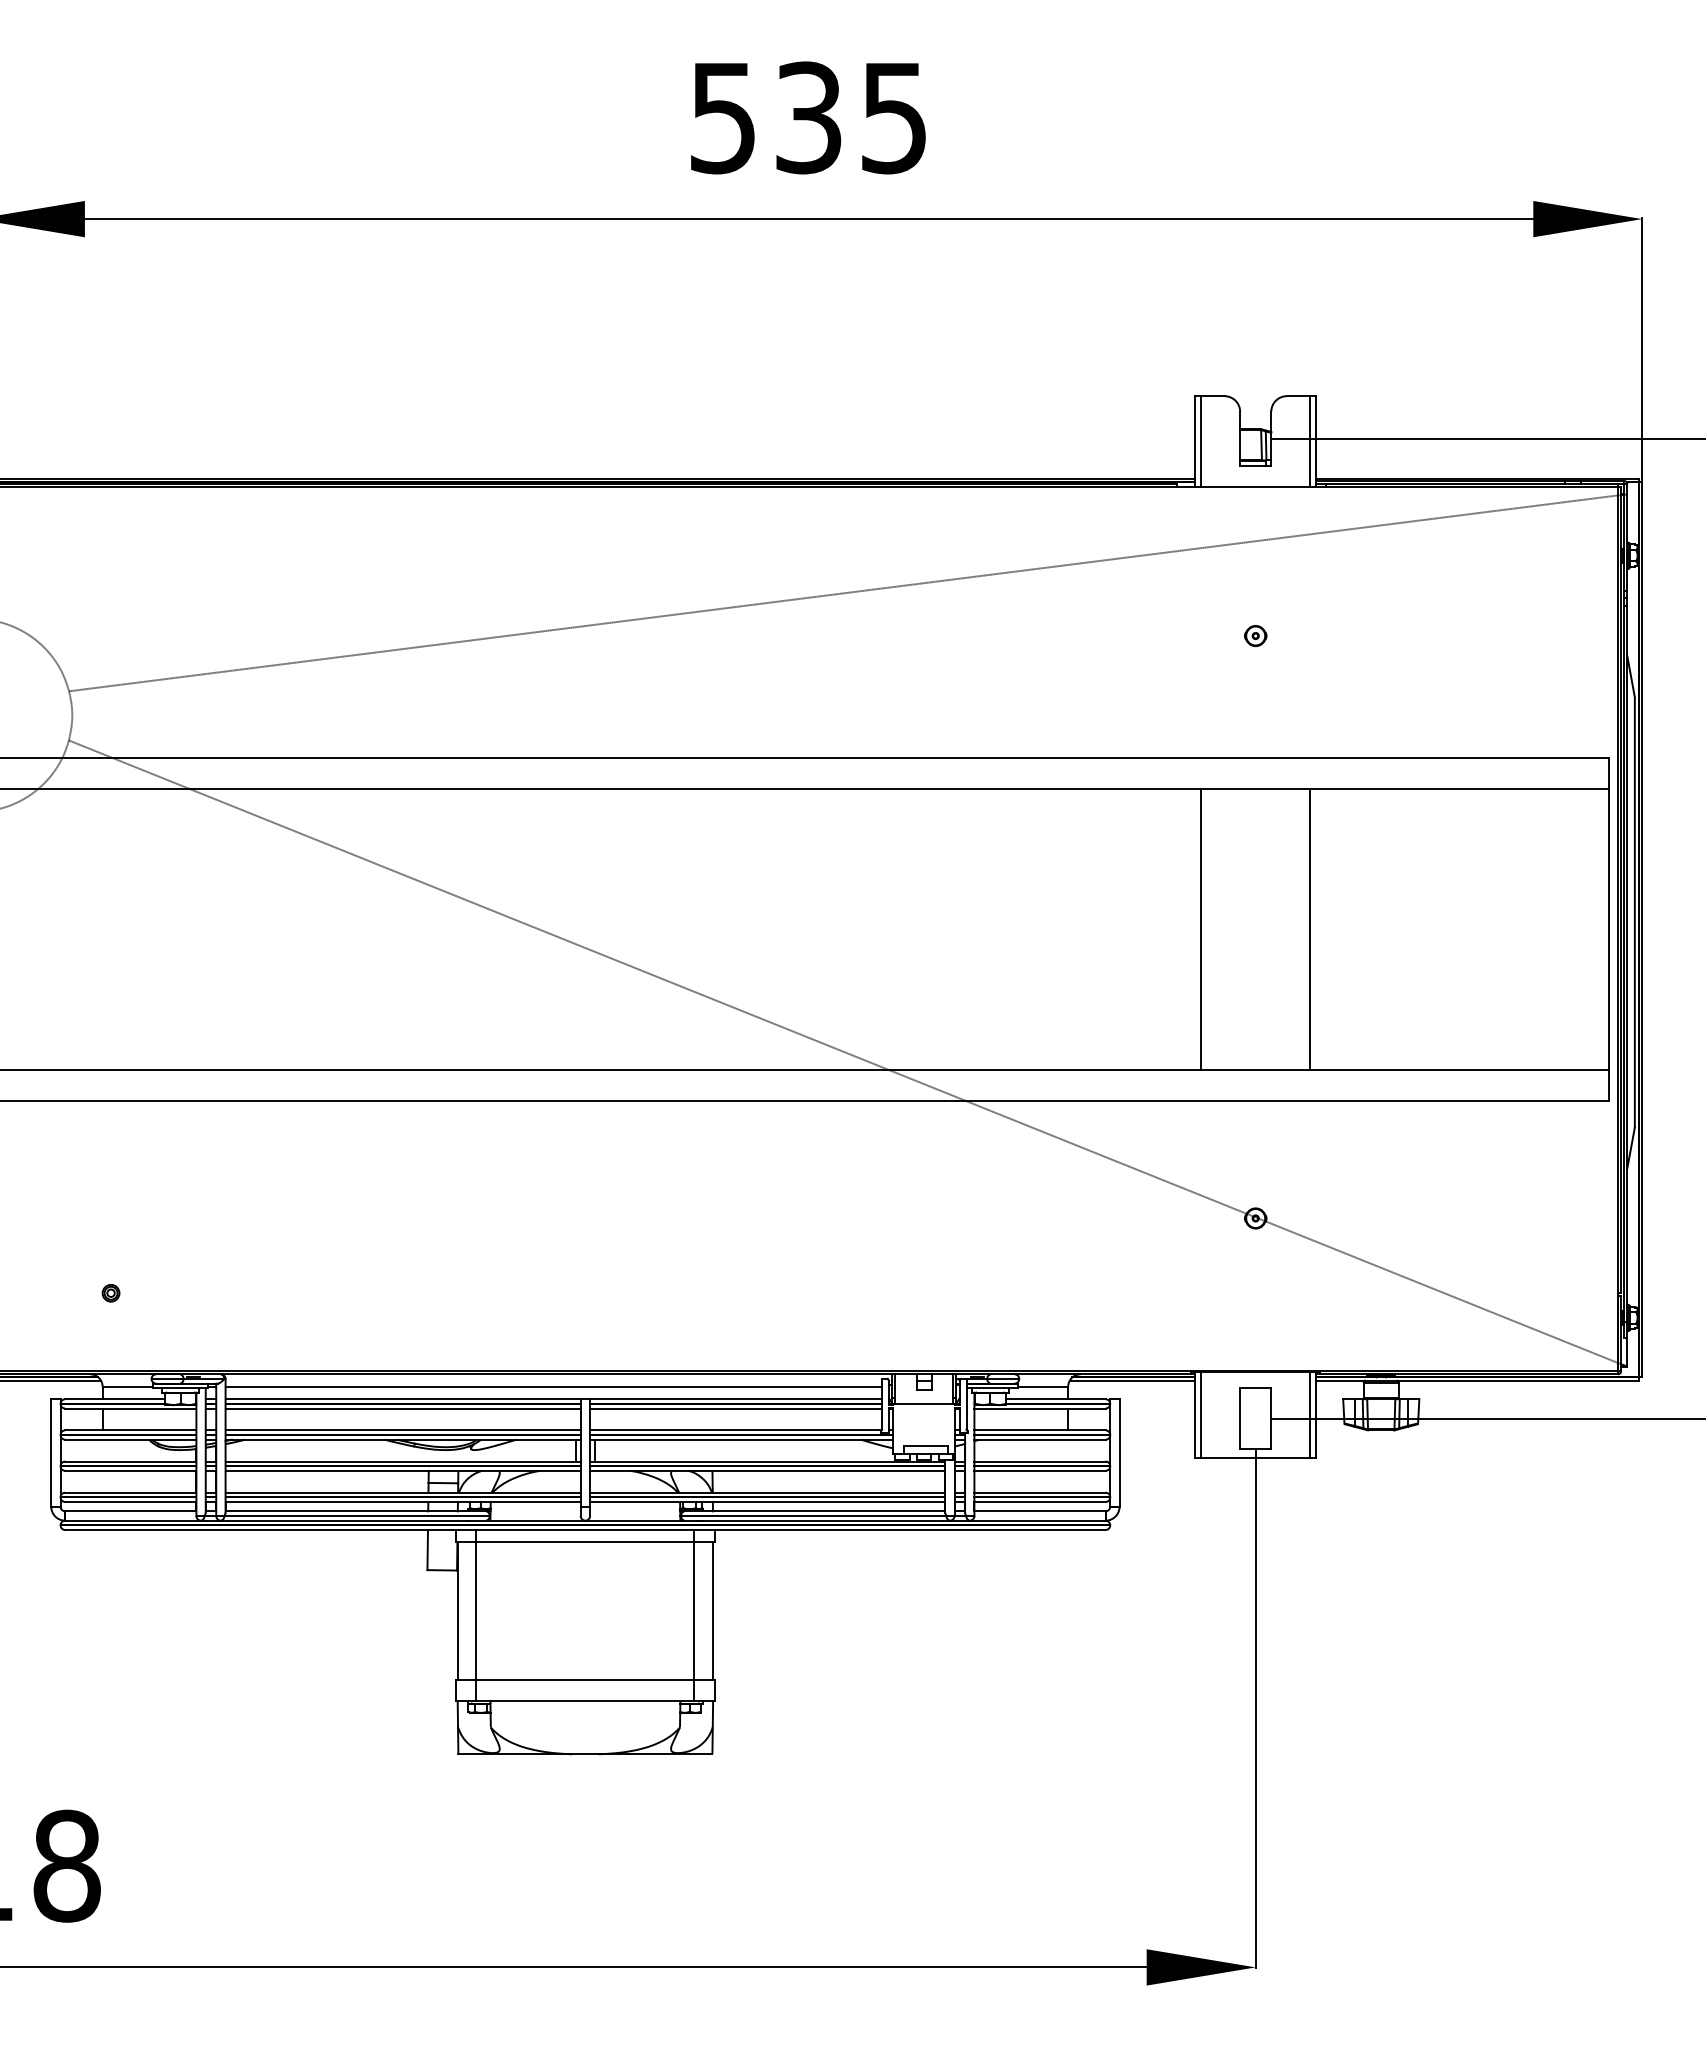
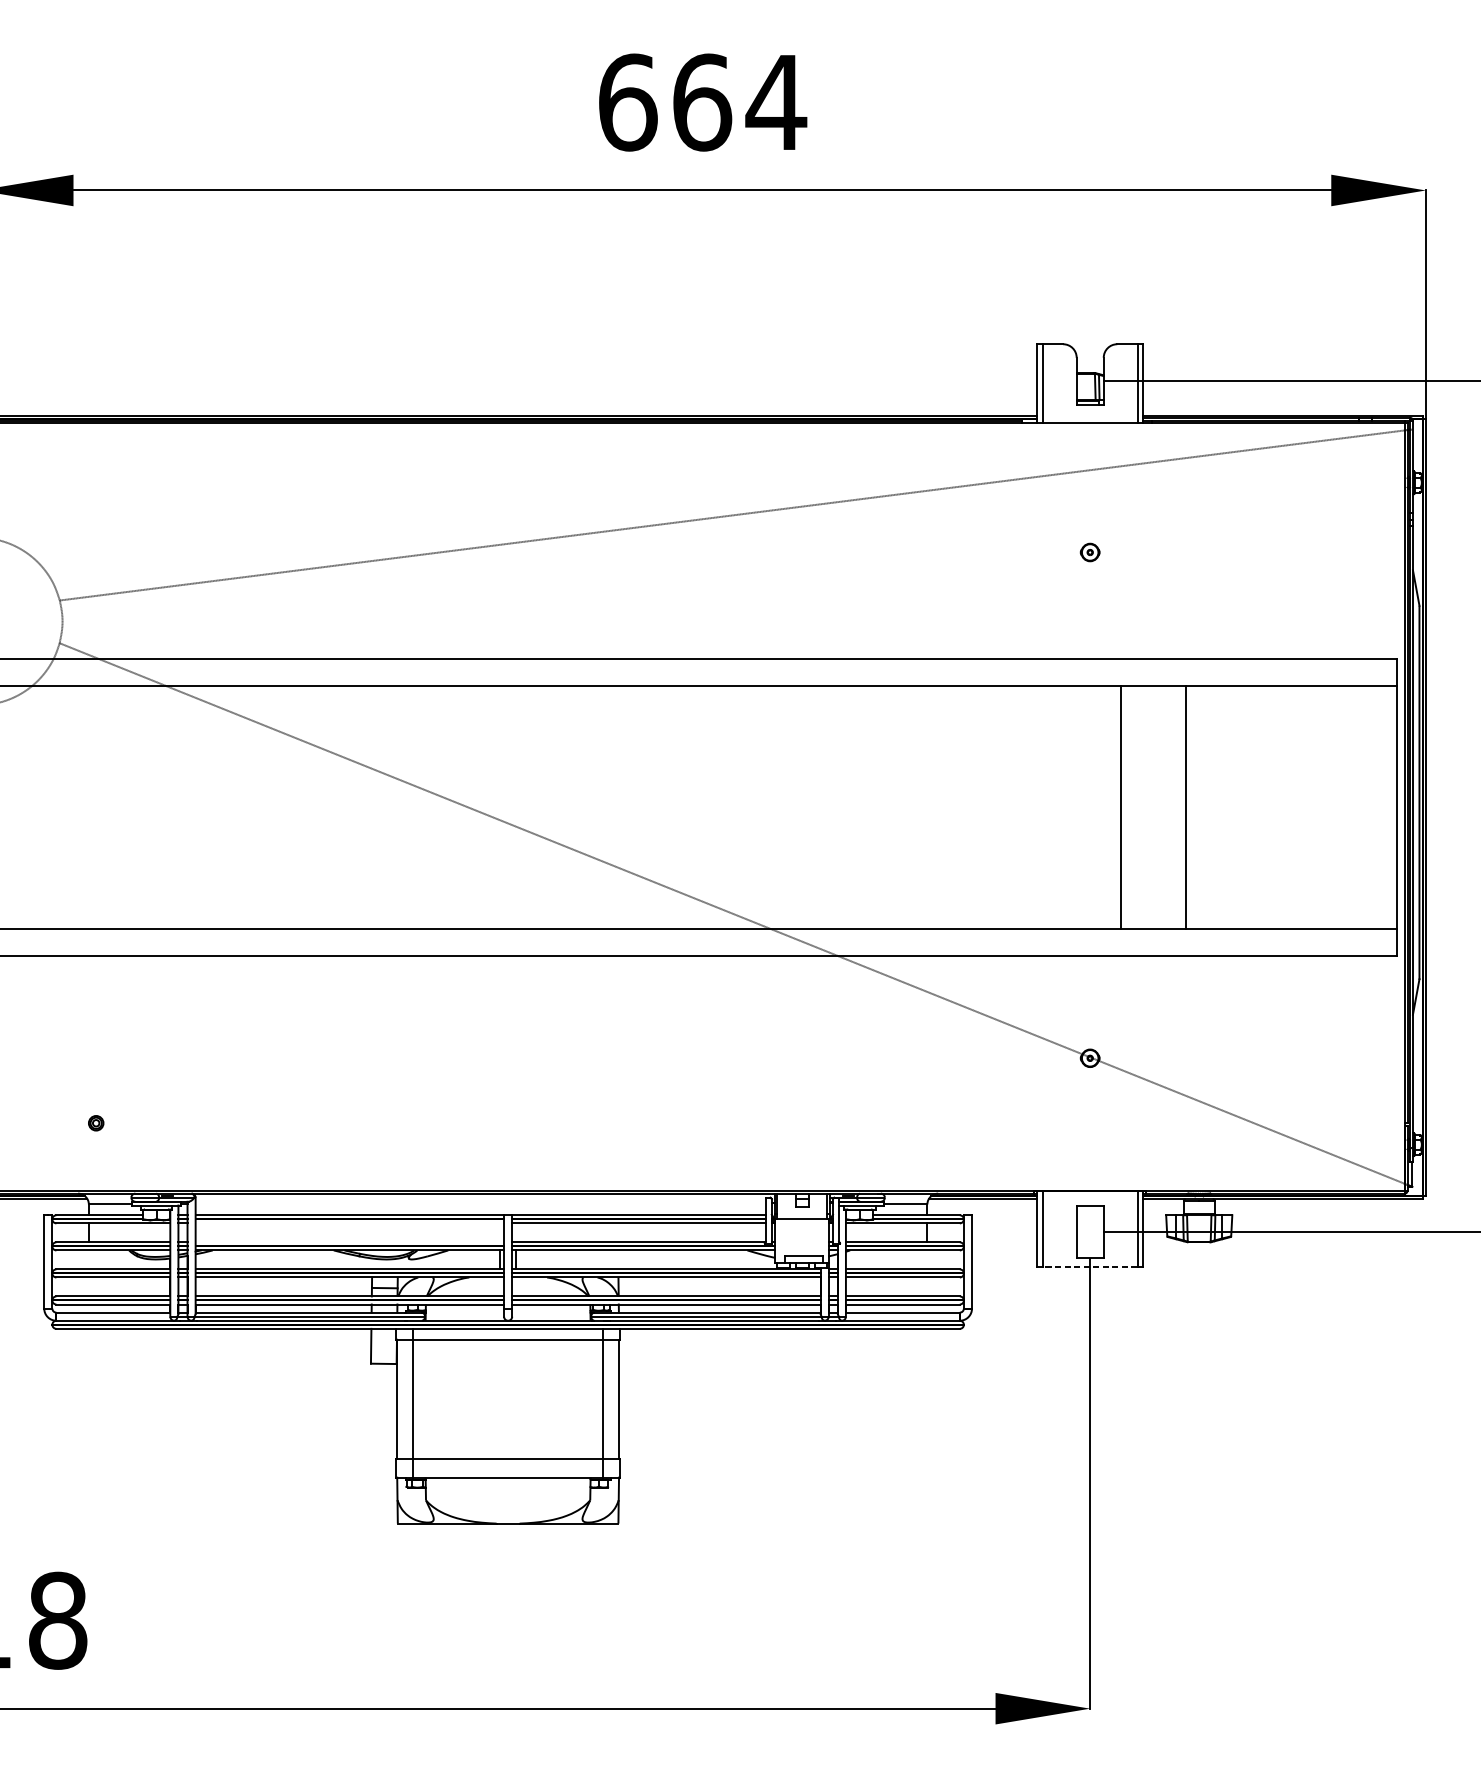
text: (809, 117) -> (702, 102), 535 -> 664
line: (1201, 929) -> (1121, 807), moved
line: (1310, 929) -> (1186, 807), moved
line: (553, 1386) -> (480, 1204), removed
line: (402, 1408) -> (349, 1223), removed
line: (402, 1430) -> (349, 1242), removed
line: (1255, 1458) -> (1090, 1266), solid -> dashed

